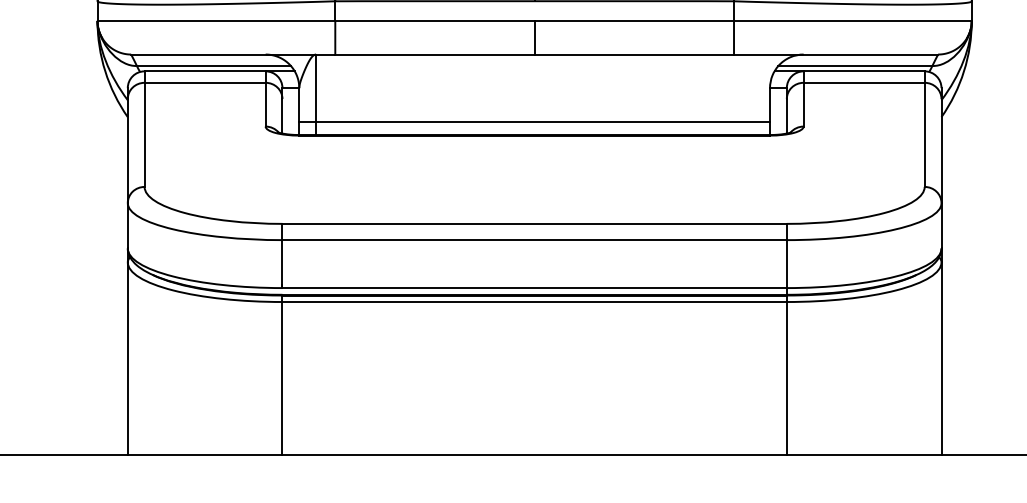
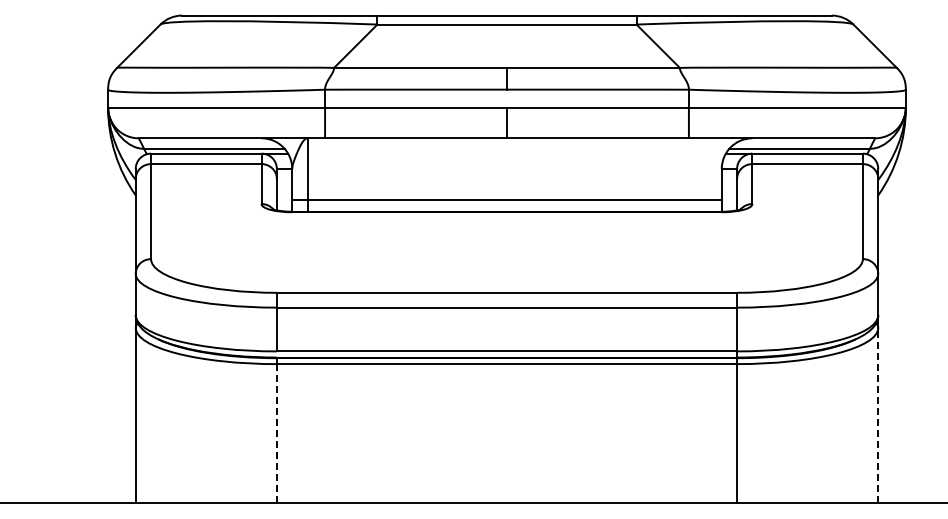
line: (941, 358) -> (878, 415), solid -> dashed
line: (282, 378) -> (276, 433), solid -> dashed

